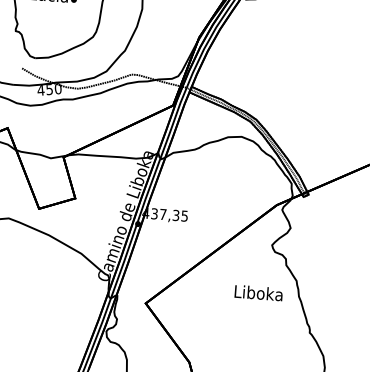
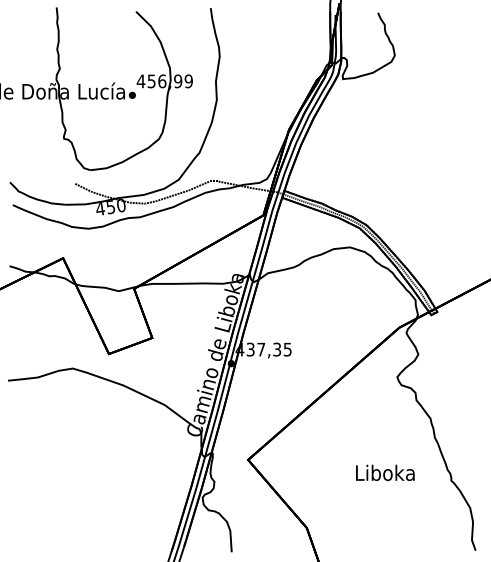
text: (258, 292) -> (385, 472), moved

